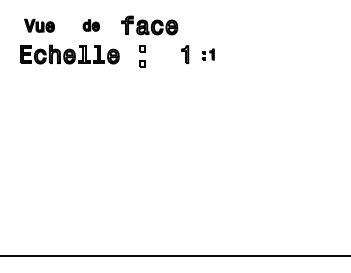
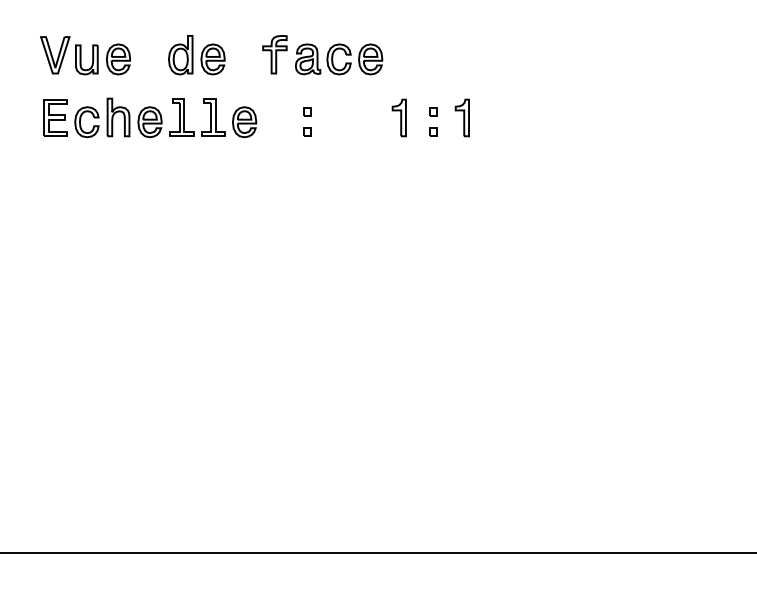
part: (39, 25) -> (85, 55), size x1.43
part: (91, 25) -> (197, 55), size x1.67
part: (208, 54) -> (449, 117), size x1.67
part: (142, 56) -> (307, 121), size x0.62

